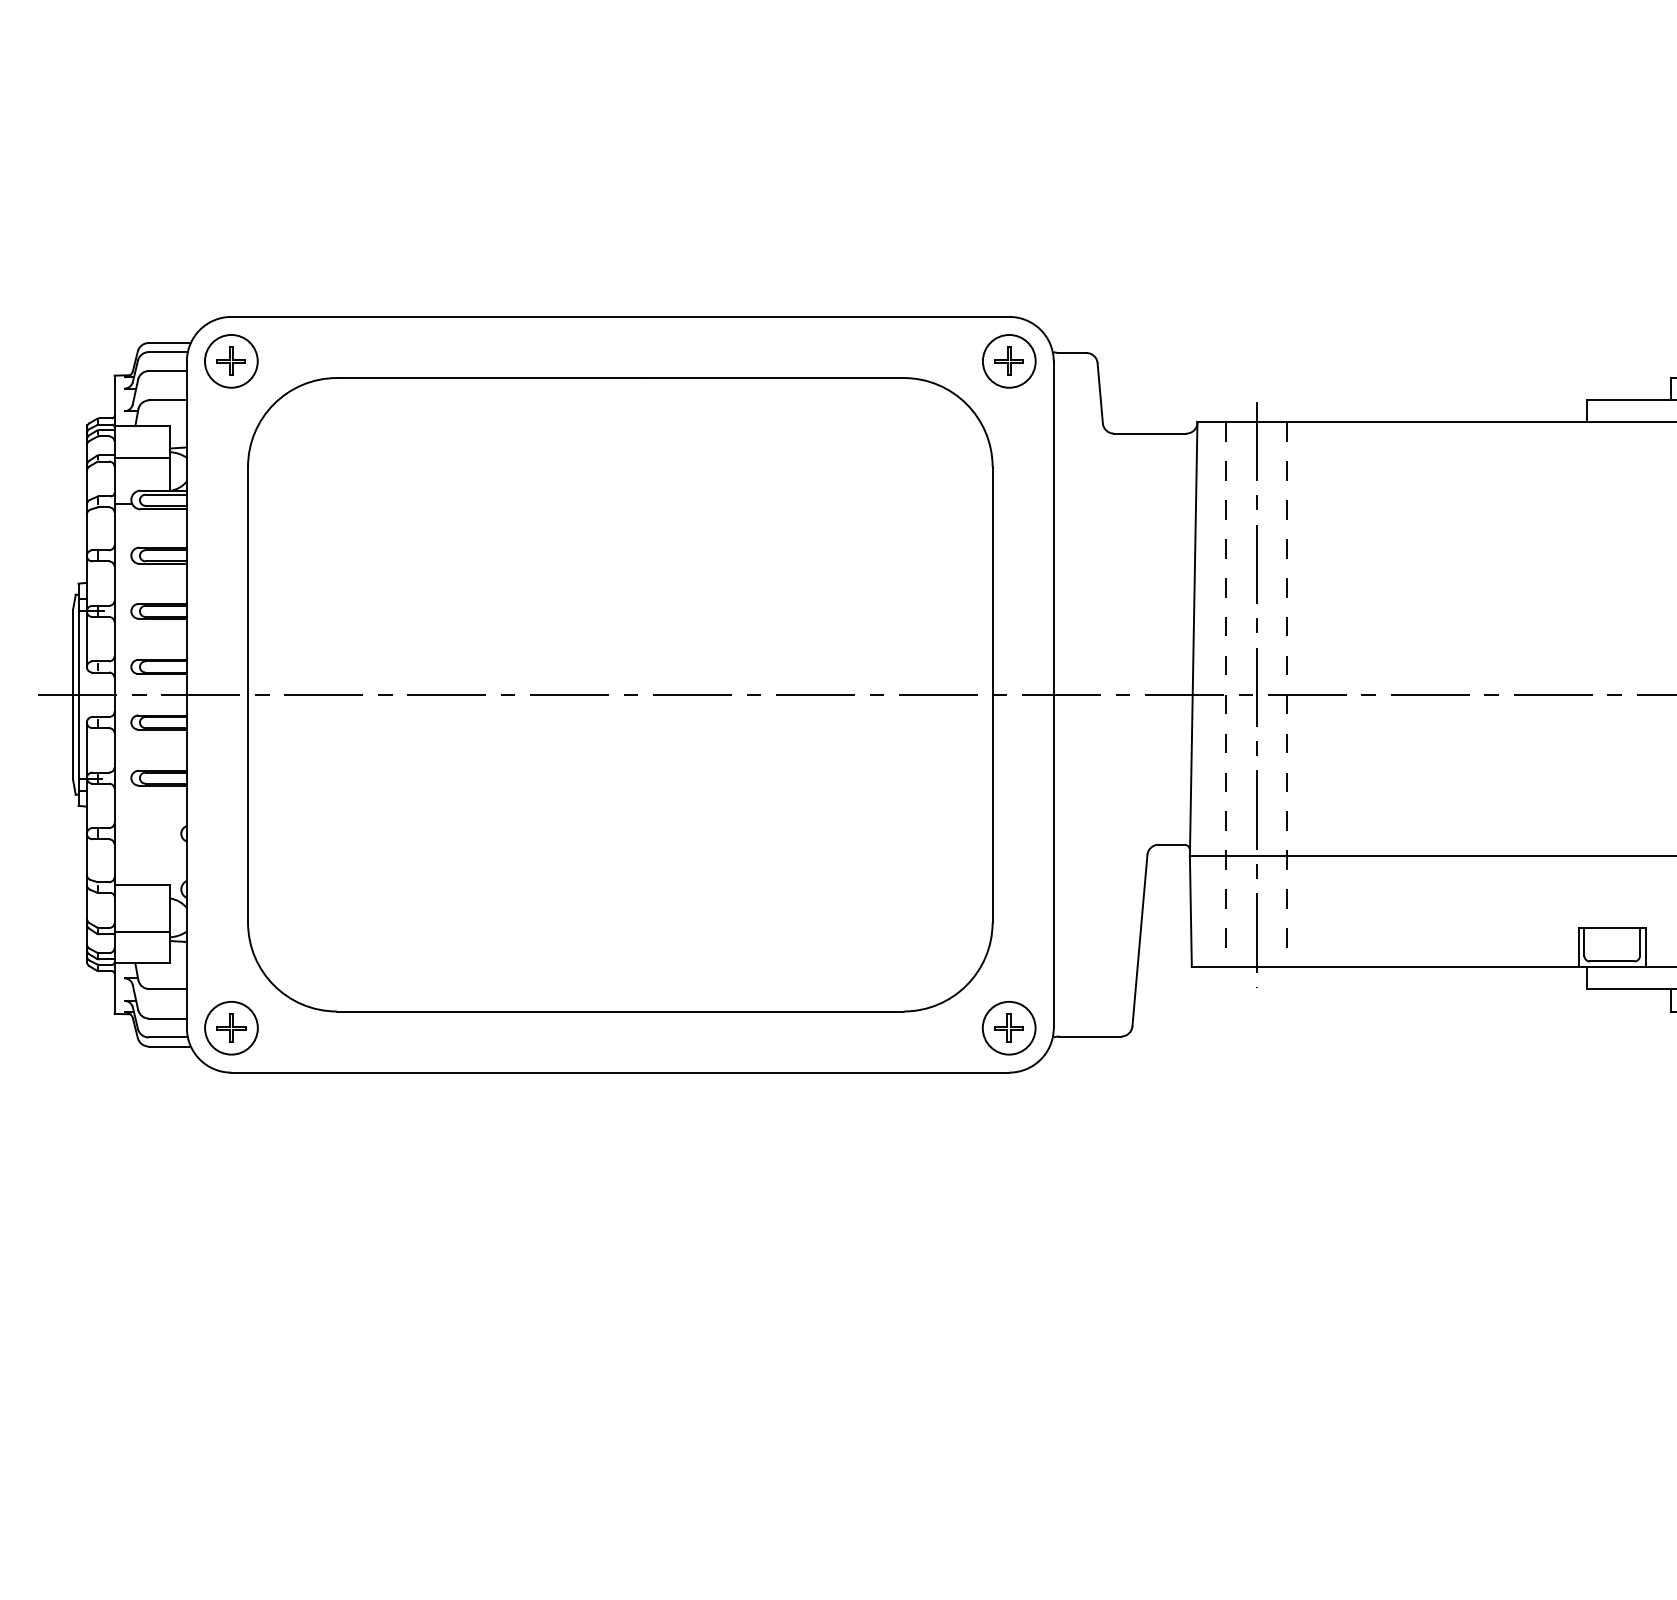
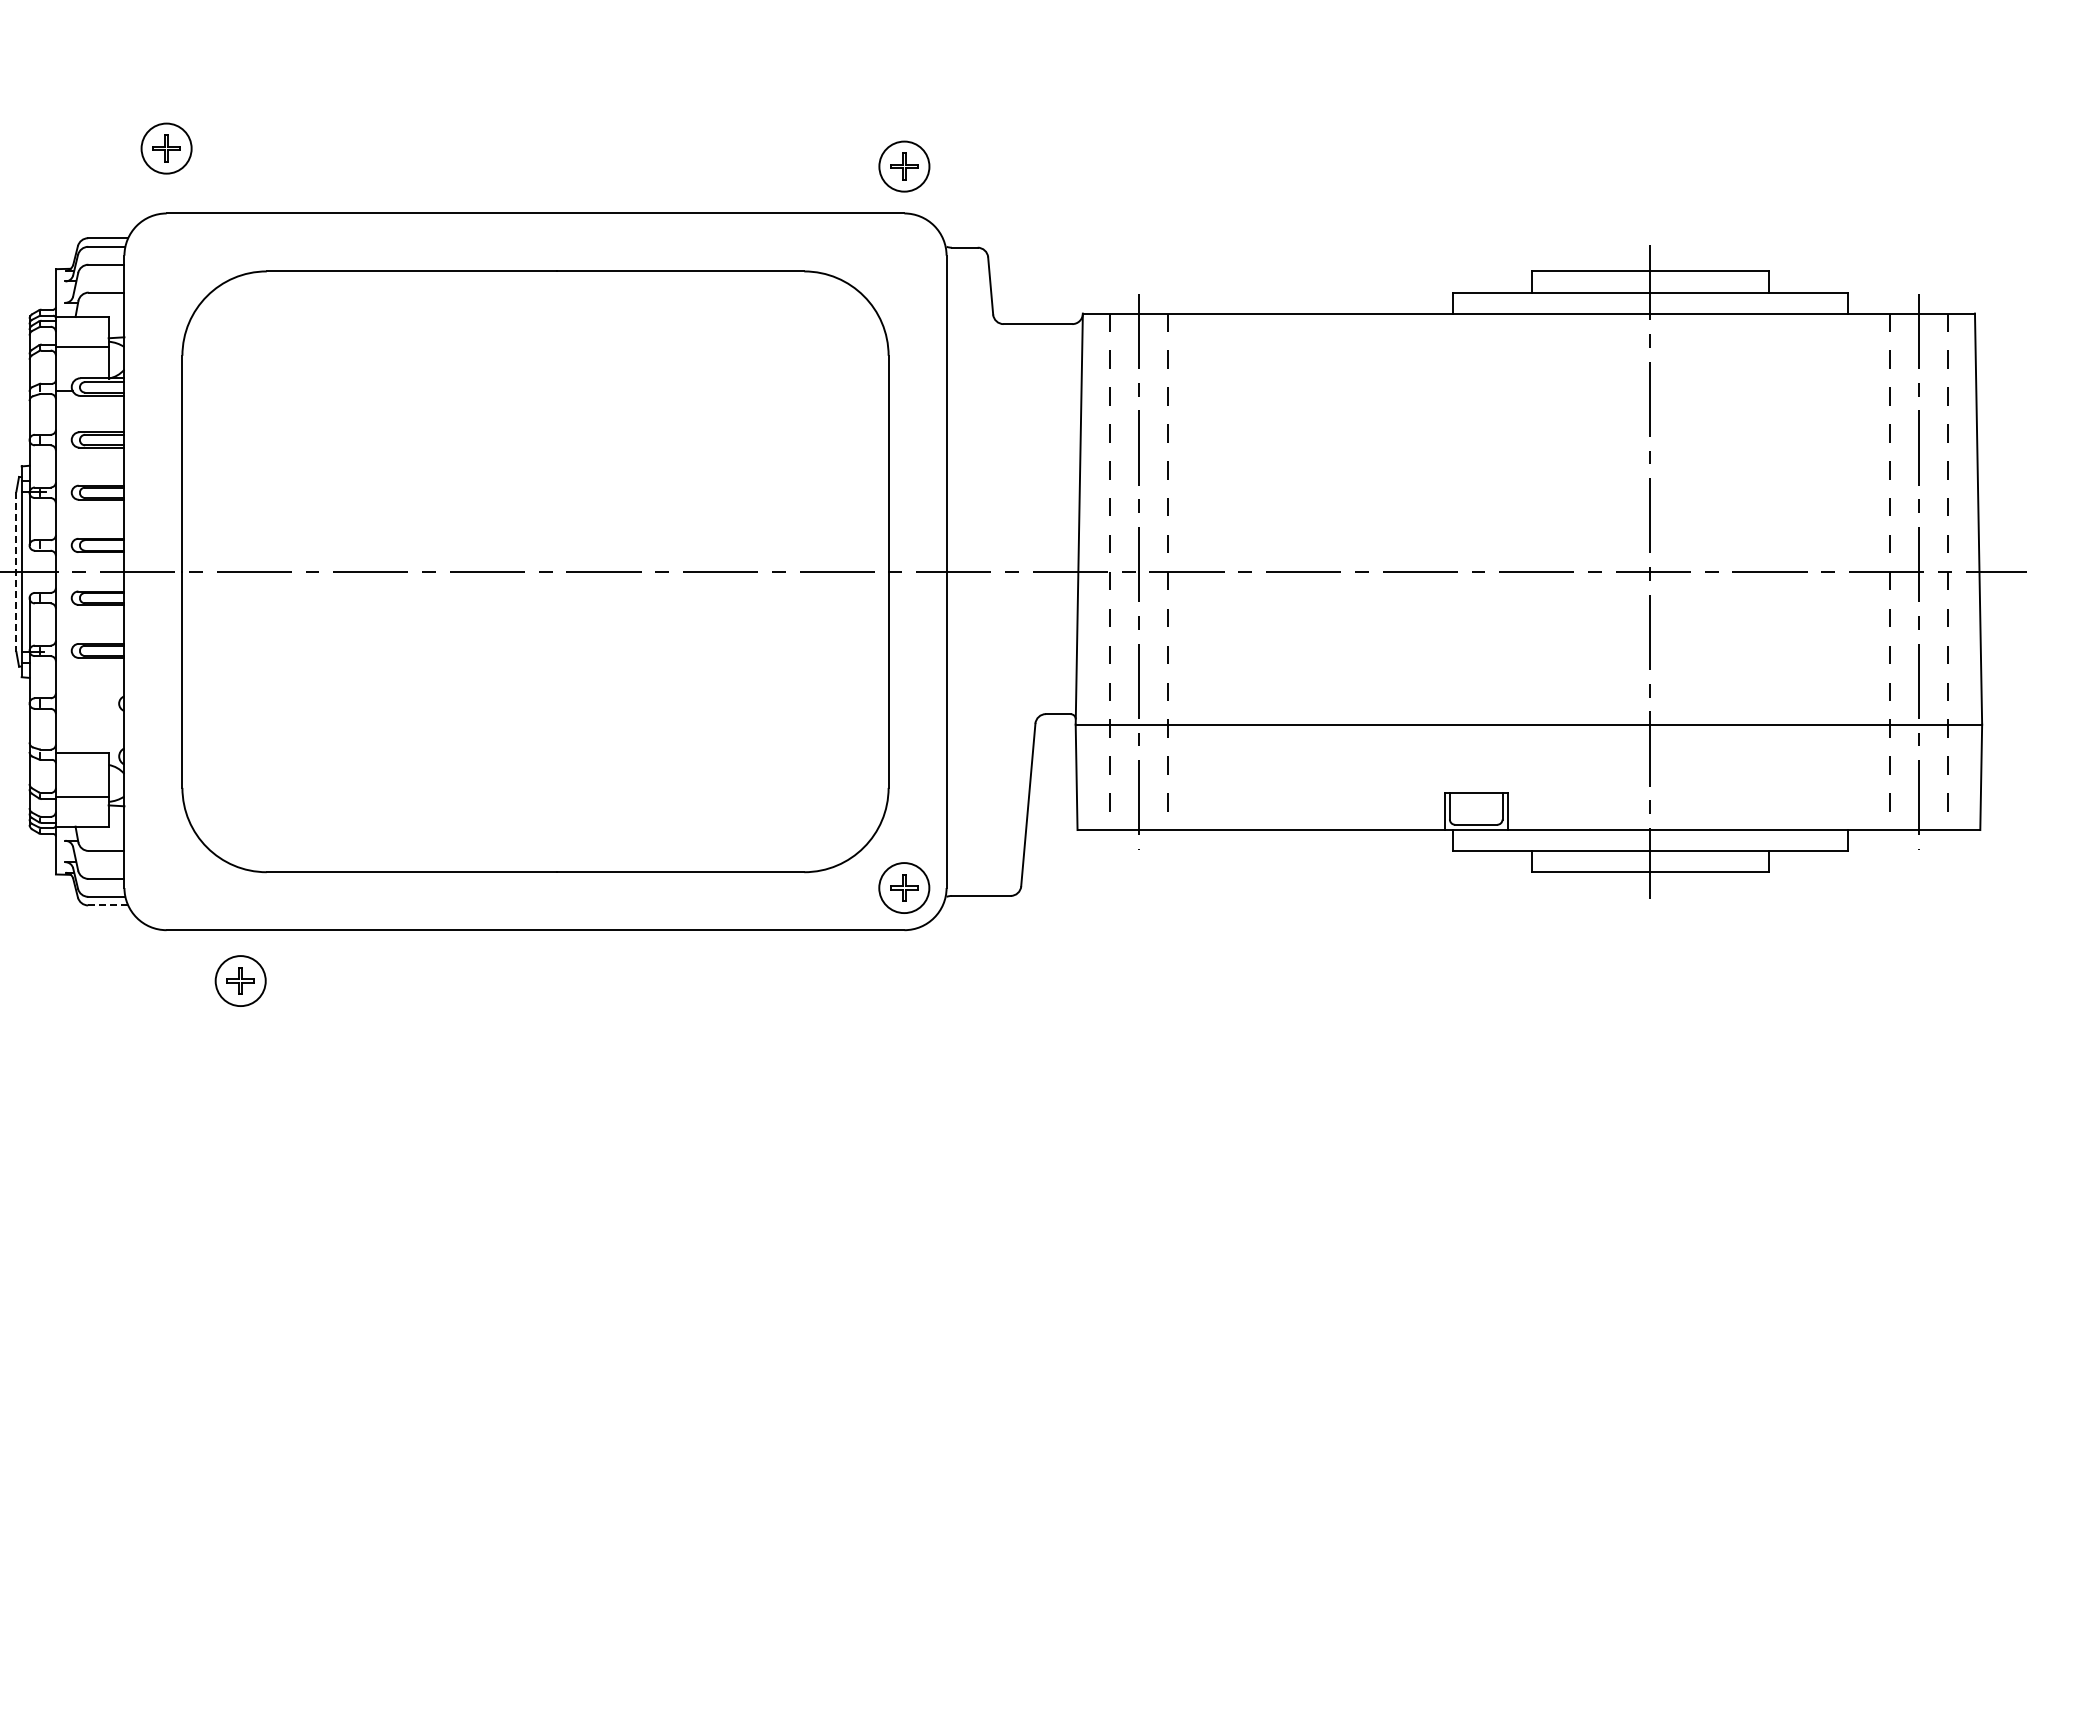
part: (231, 361) -> (166, 148), moved
part: (1009, 361) -> (904, 166), moved
line: (73, 695) -> (16, 572), solid -> dashed
part: (231, 1027) -> (240, 980), moved
line: (170, 1046) -> (108, 905), solid -> dashed

